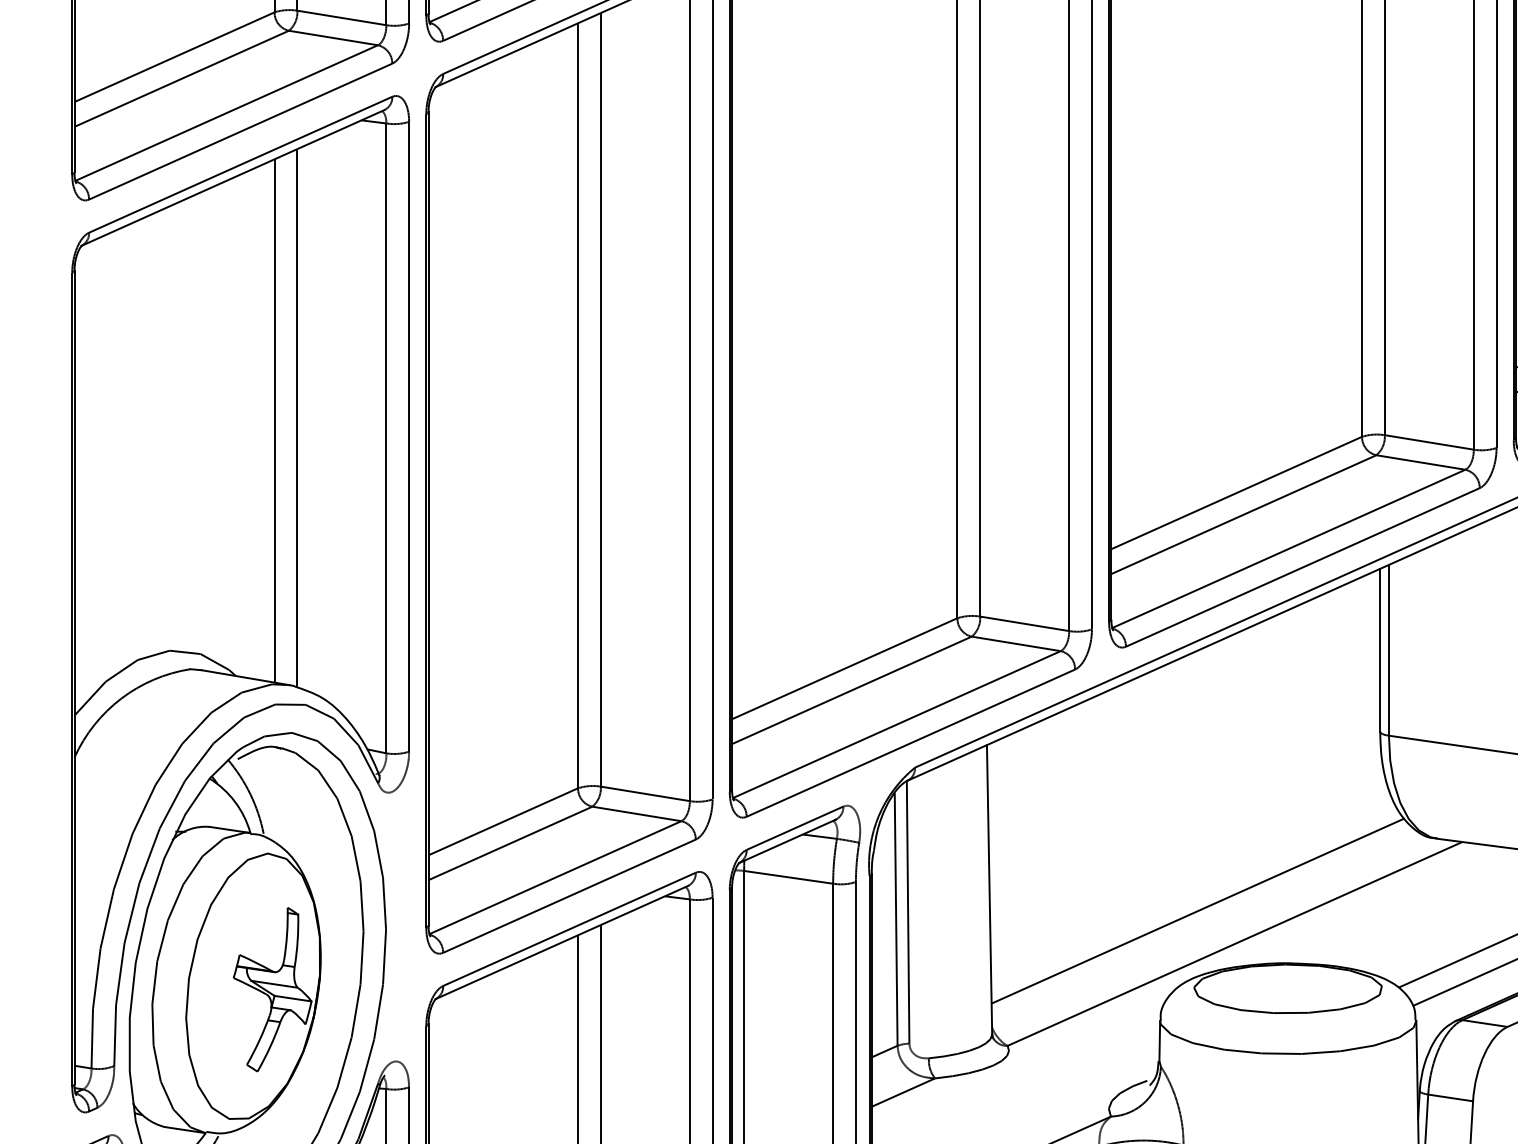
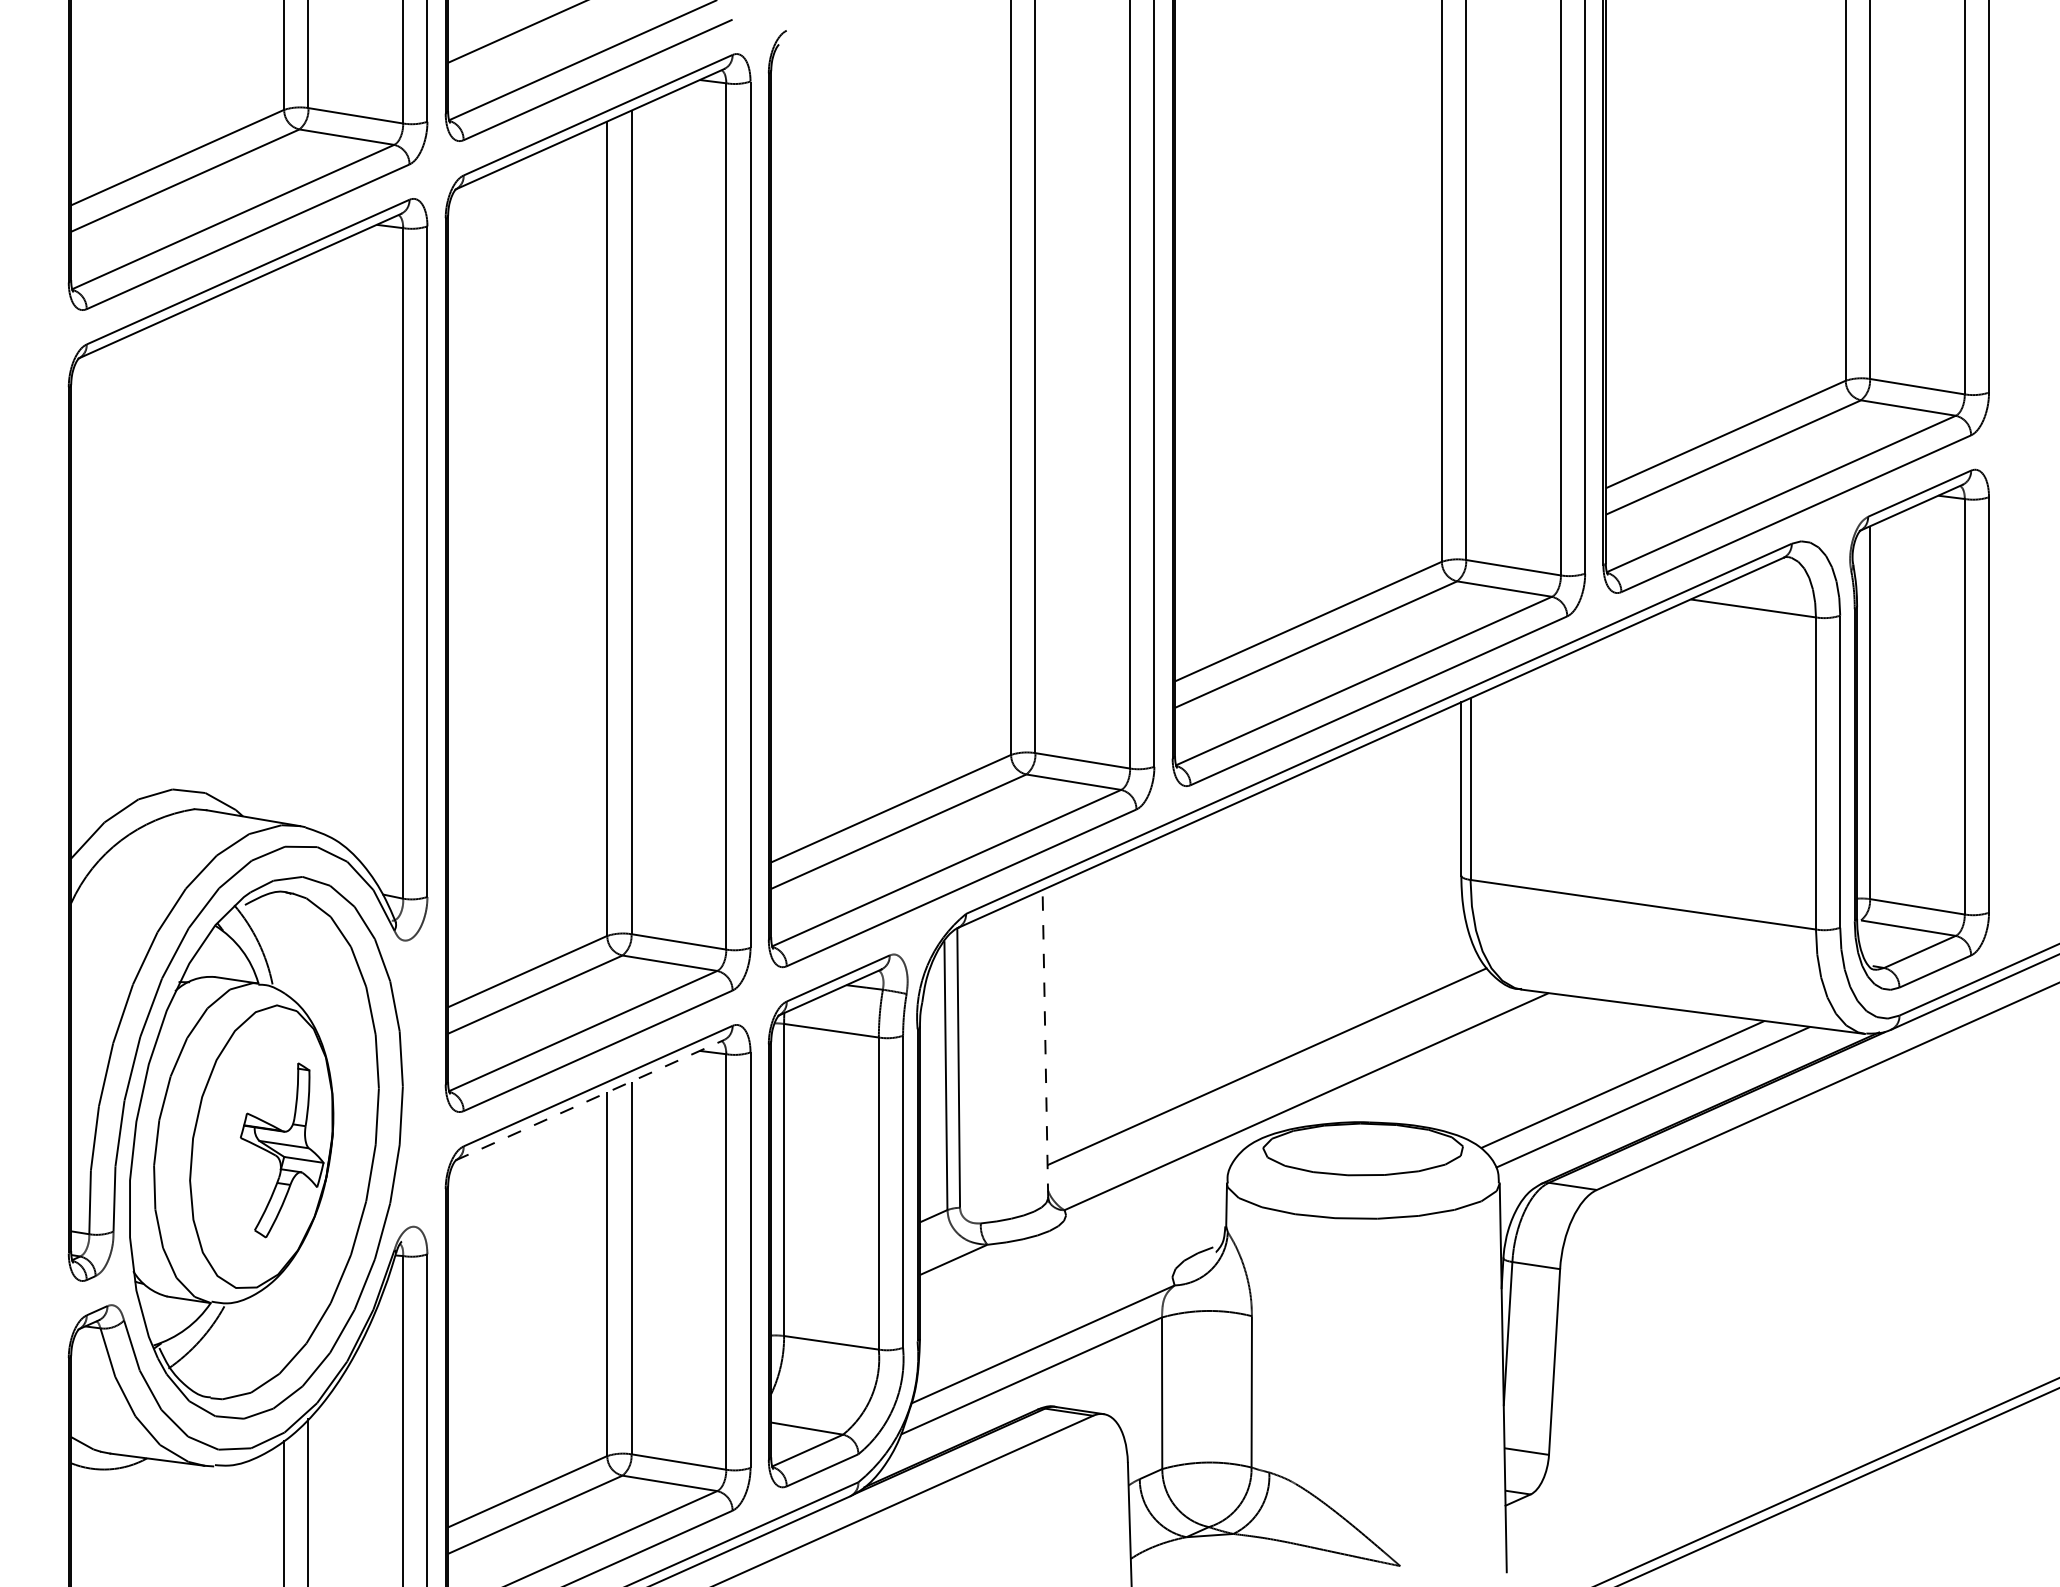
line: (297, 417) -> (308, 541), removed
line: (274, 420) -> (284, 544), removed
line: (989, 889) -> (1045, 1043), solid -> dashed
line: (562, 941) -> (590, 1099), solid -> dashed

